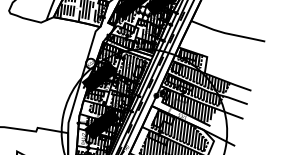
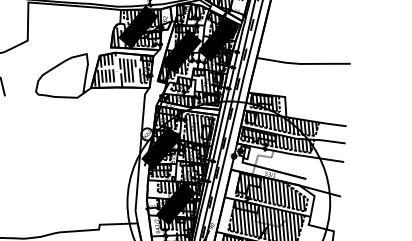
hatch: (188, 106) -> (275, 161), removed

